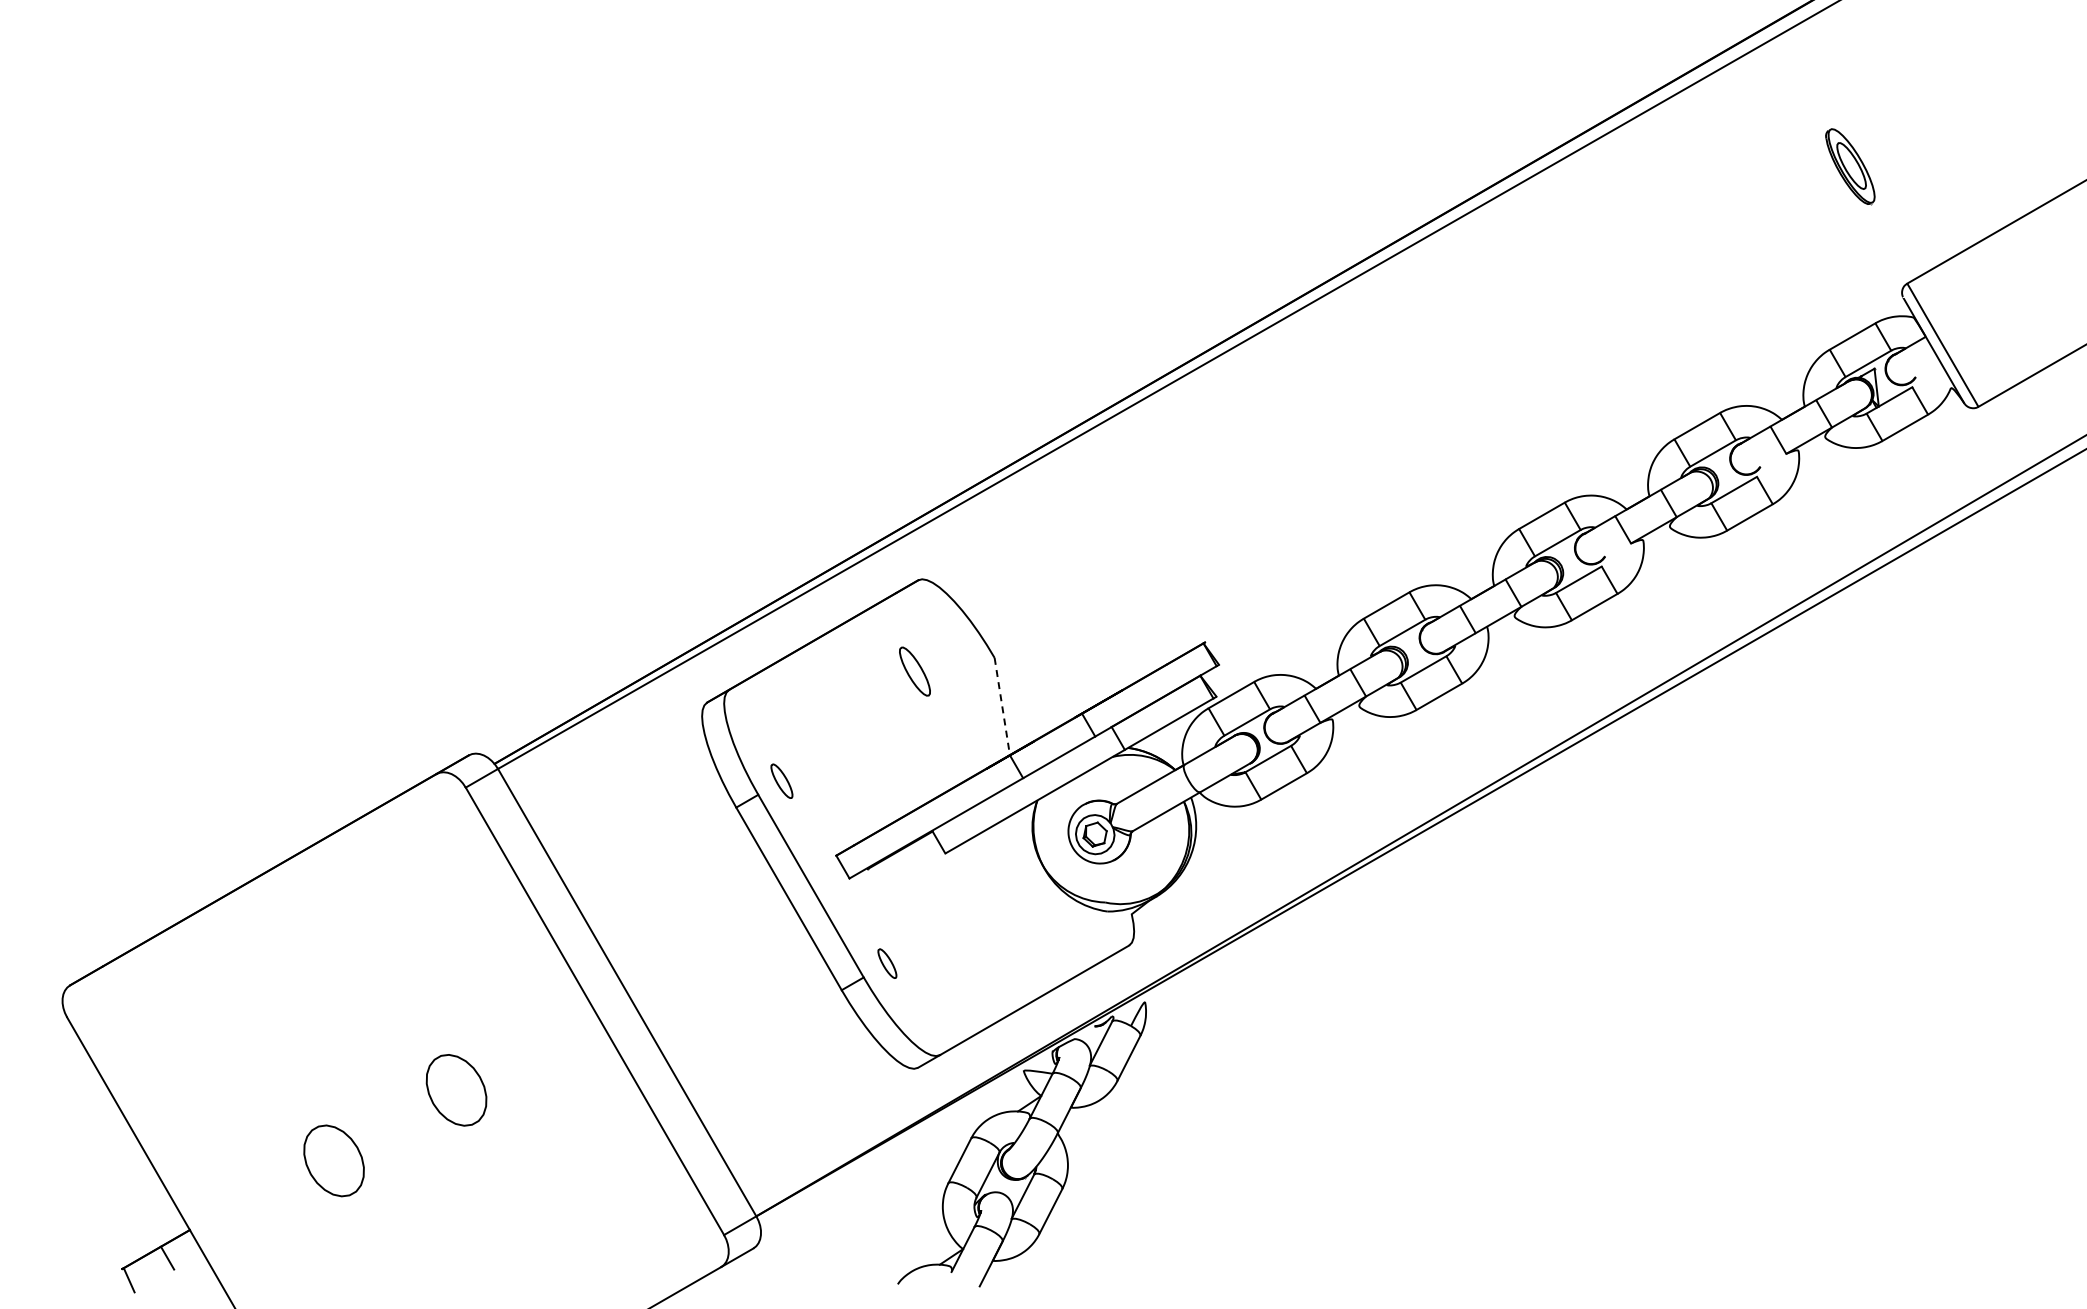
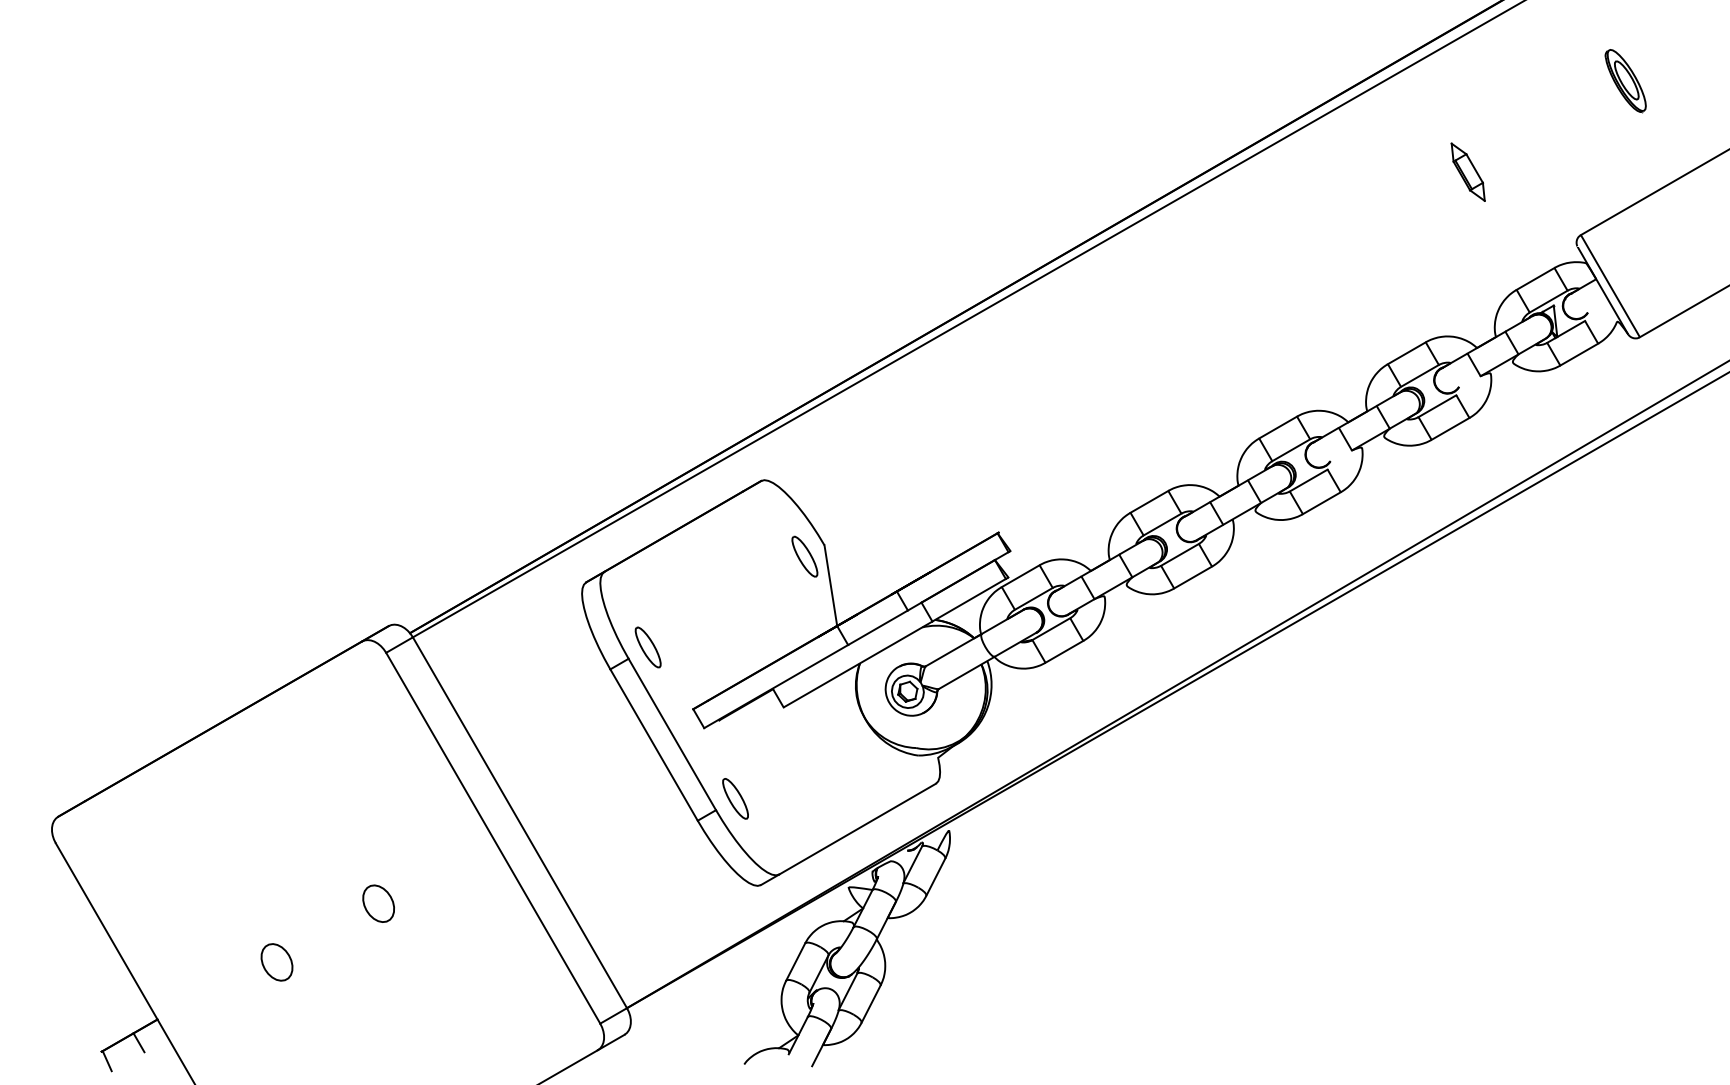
part: (1850, 166) -> (1625, 80), moved
part: (1771, 207) -> (1468, 172), added
part: (914, 671) -> (804, 556), moved
line: (1002, 707) -> (831, 586), dashed -> solid
part: (781, 781) -> (647, 647), size x1.43
part: (887, 963) -> (735, 798), size x1.67
part: (456, 1090) -> (378, 903), size x0.62
part: (333, 1161) -> (276, 962), size x0.62

